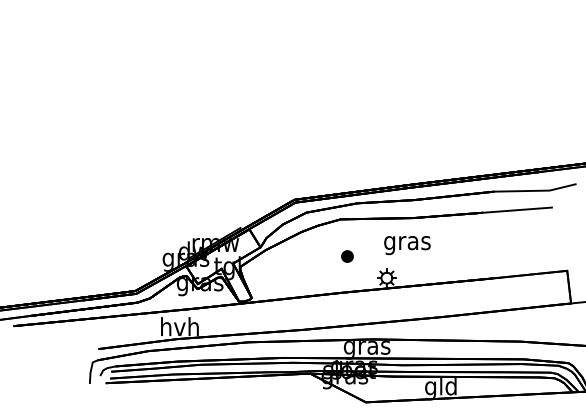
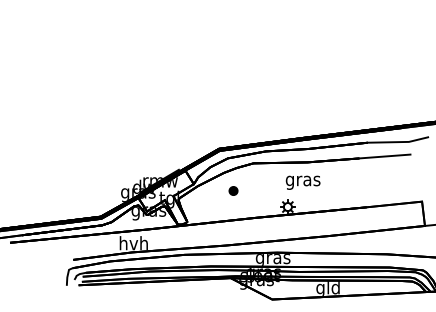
part: (347, 255) -> (233, 190), moved

